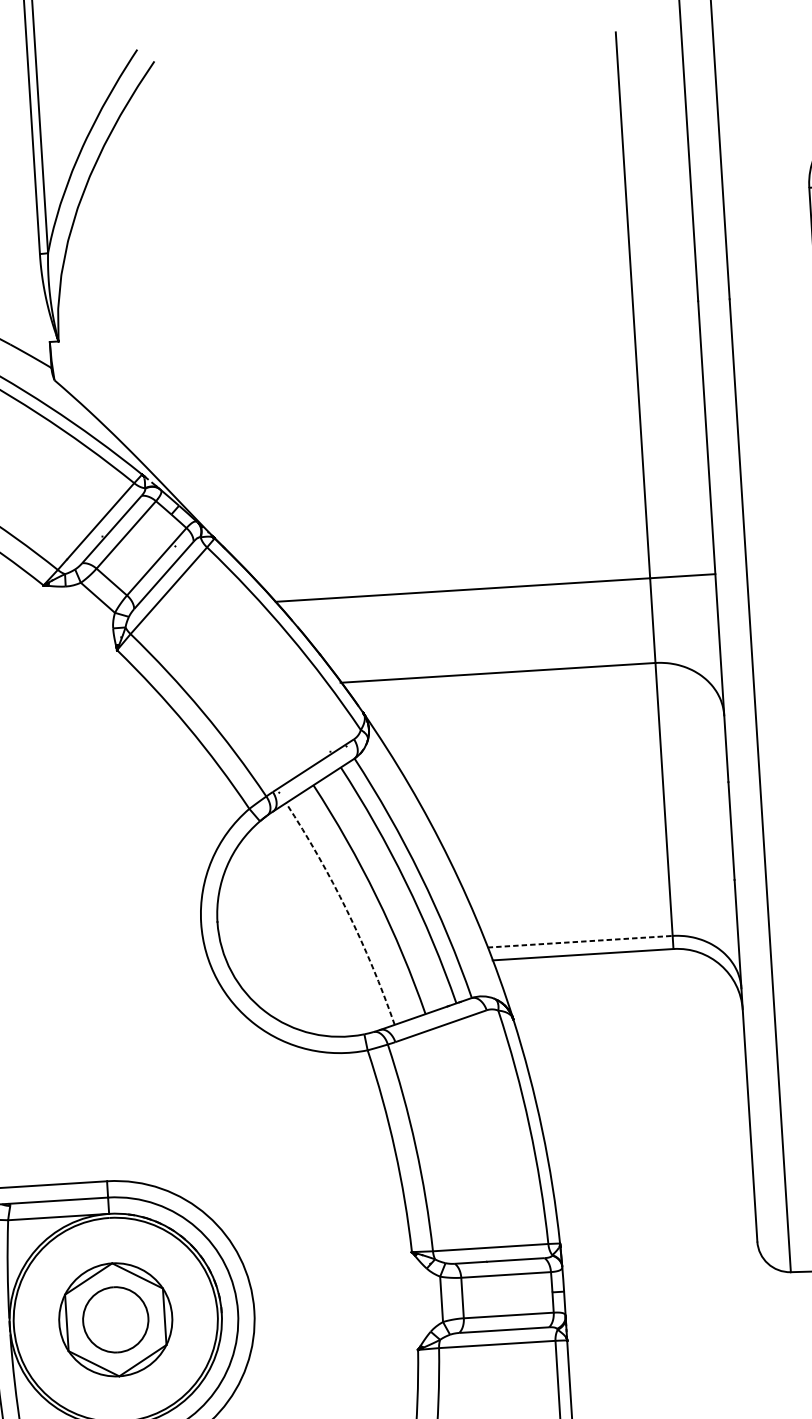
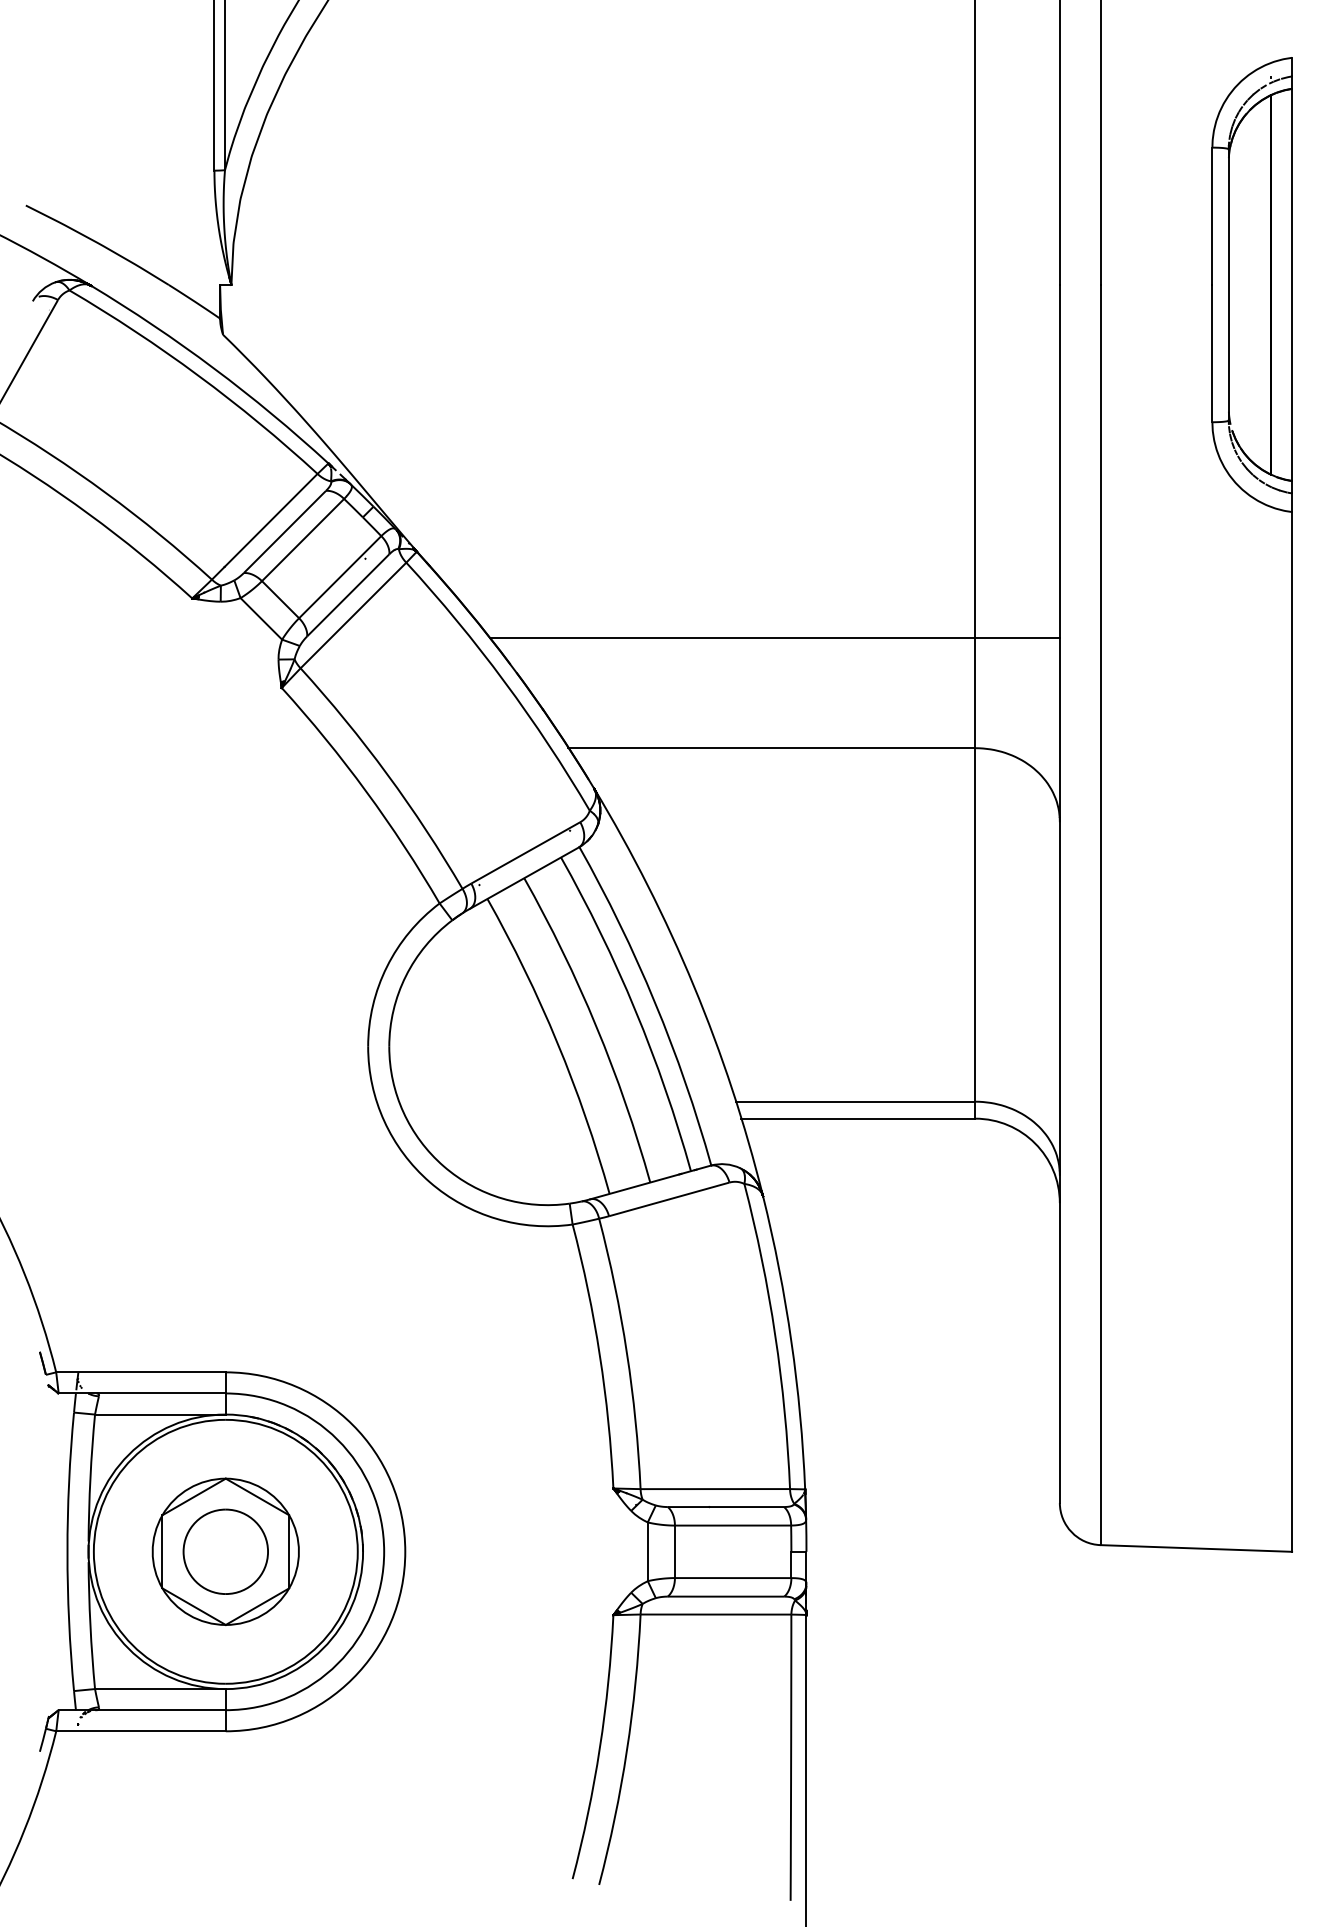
arc: (347, 910) -> (557, 1042), dashed -> solid
line: (580, 941) -> (855, 1101), dashed -> solid

